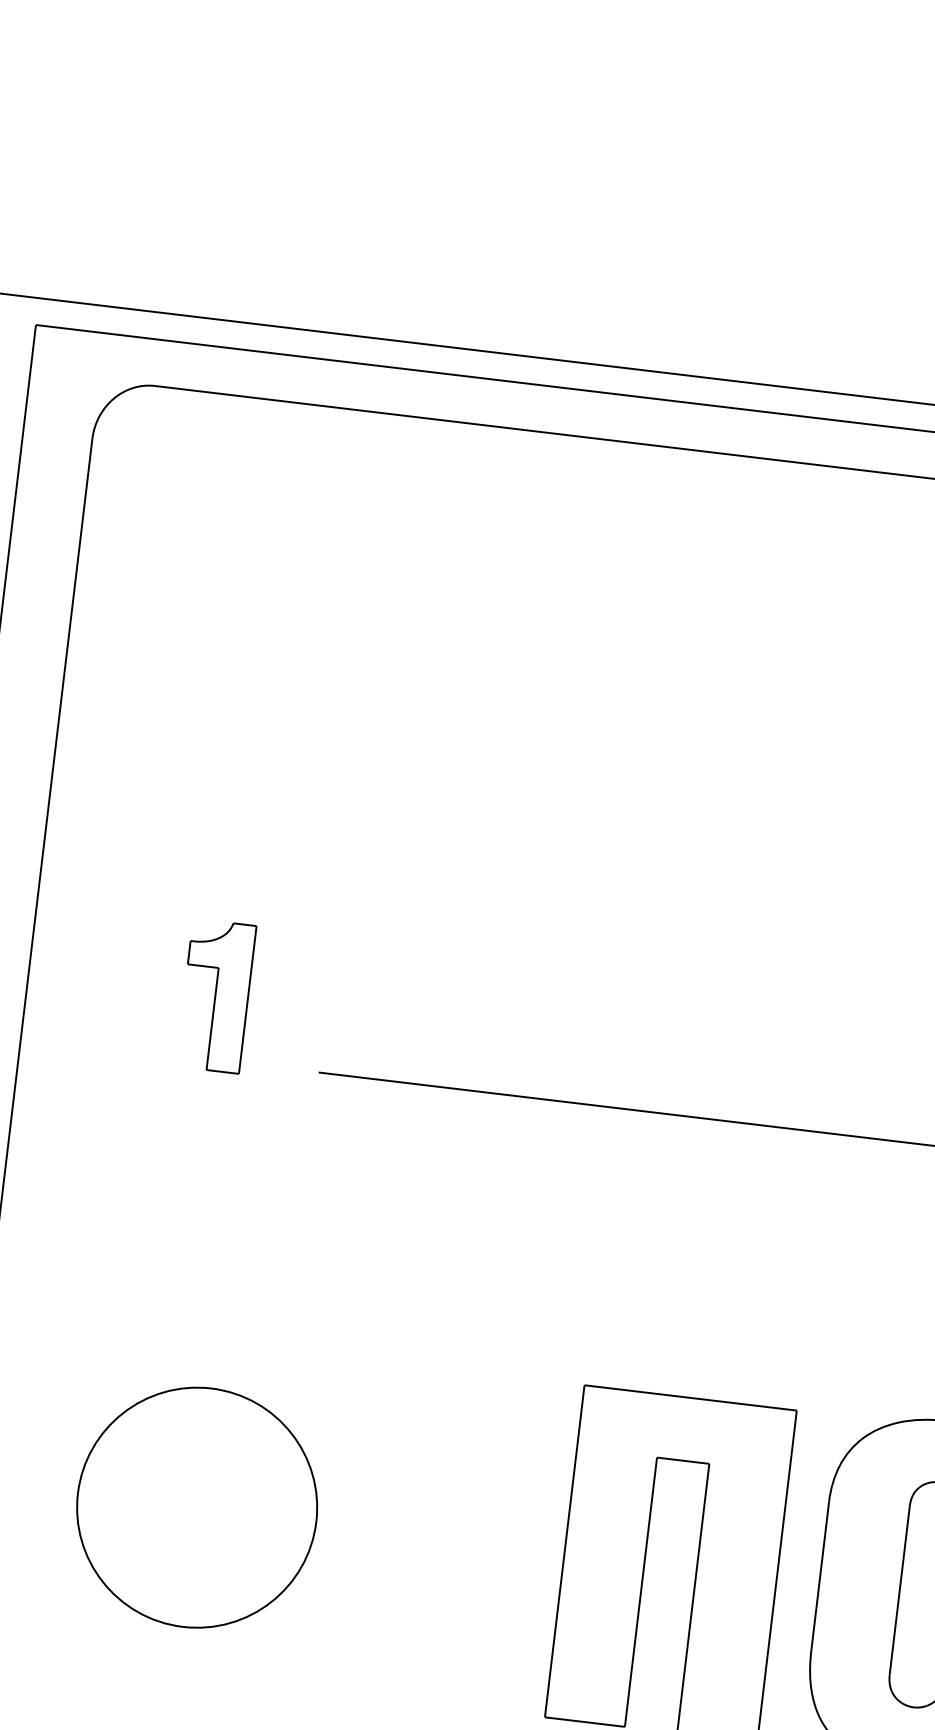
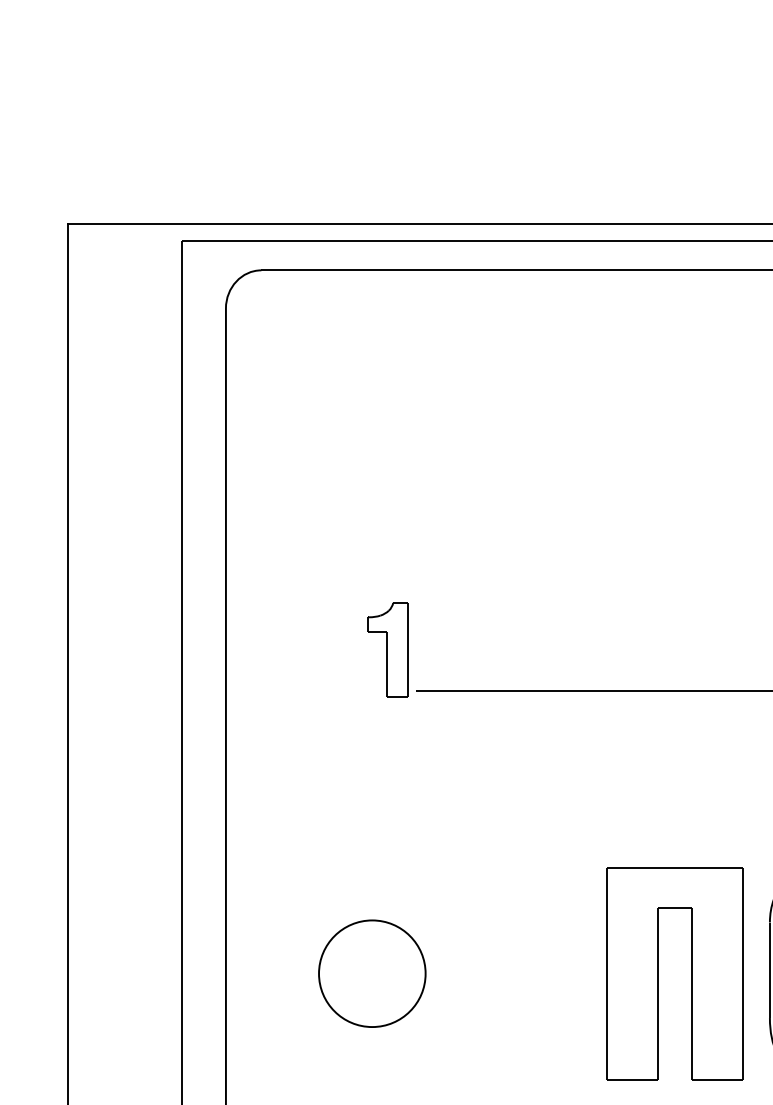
part: (215, 995) -> (387, 649), moved
circle: (197, 1507) -> (372, 973), size x0.7

